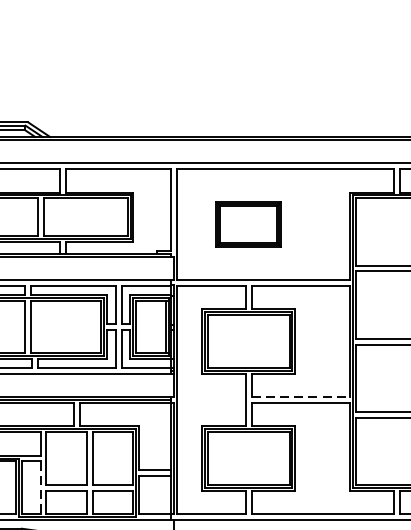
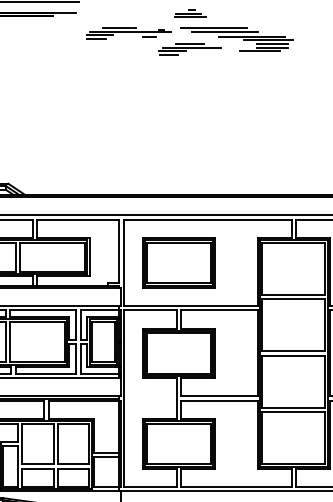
part: (248, 224) -> (178, 262), size x1.43
line: (301, 397) -> (219, 396), dashed -> solid
line: (40, 489) -> (17, 467), dashed -> solid

